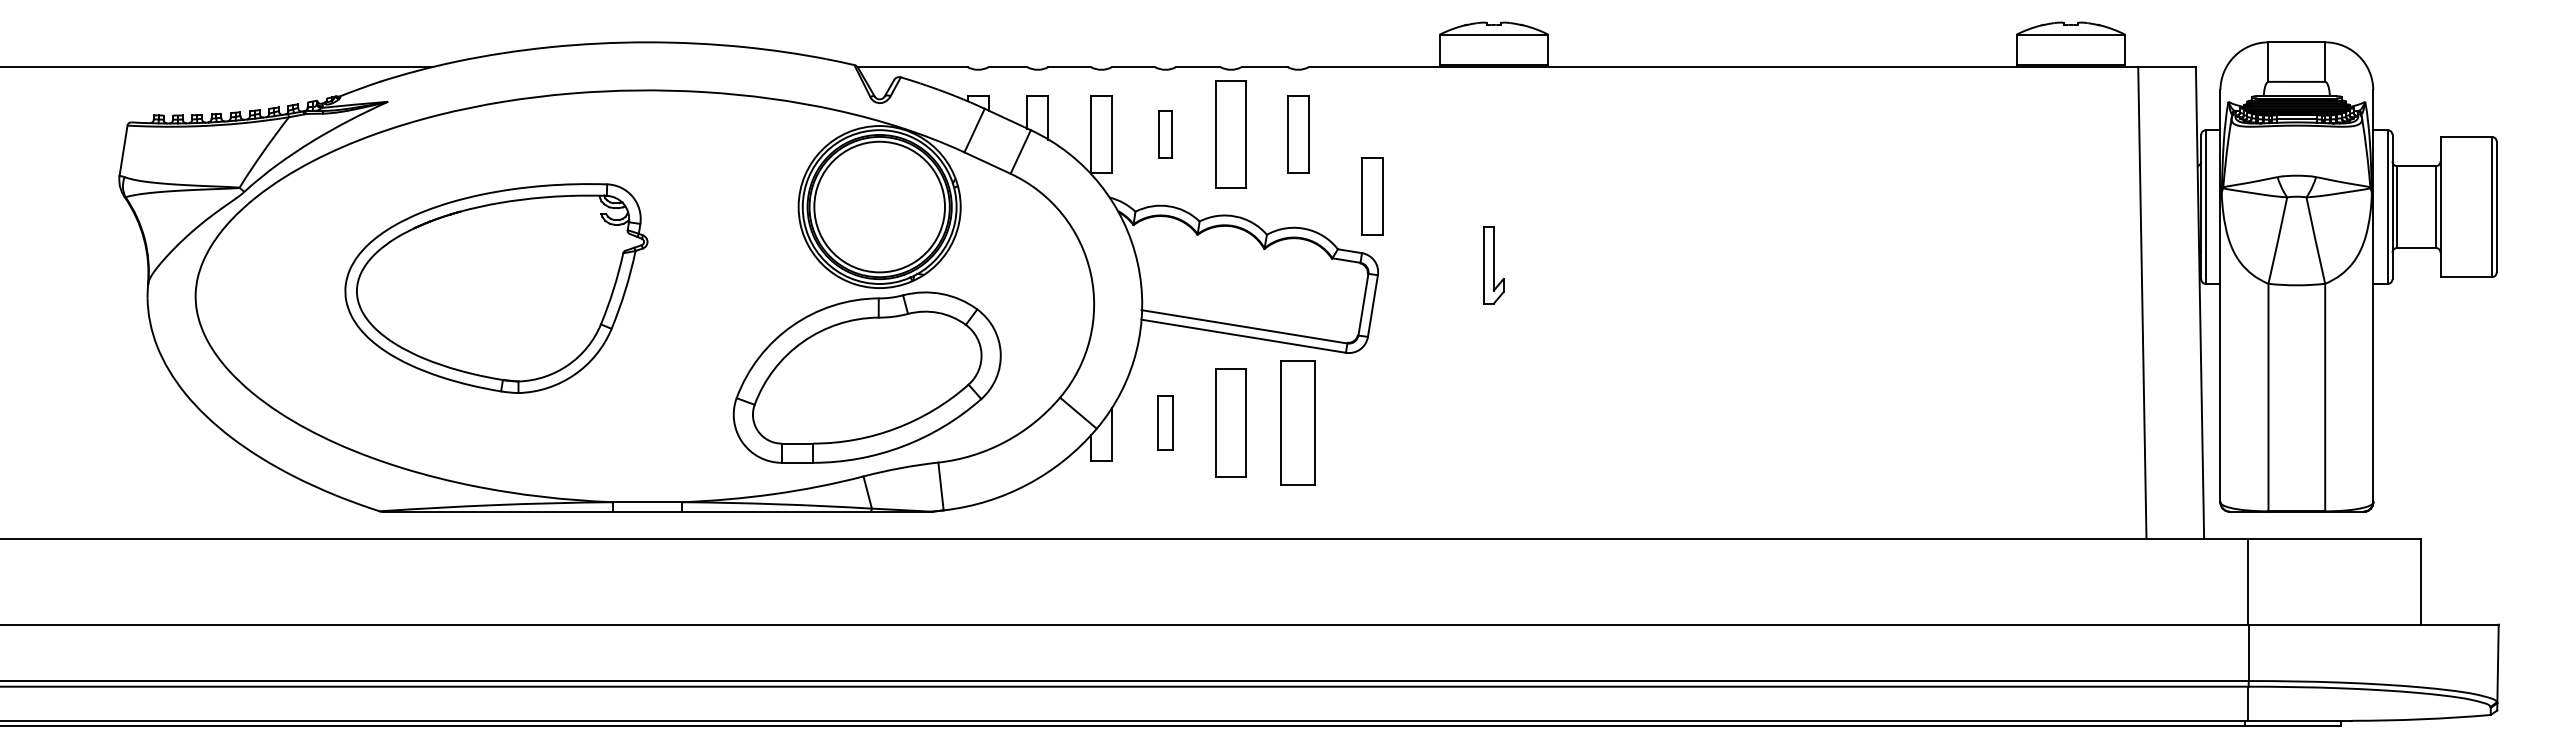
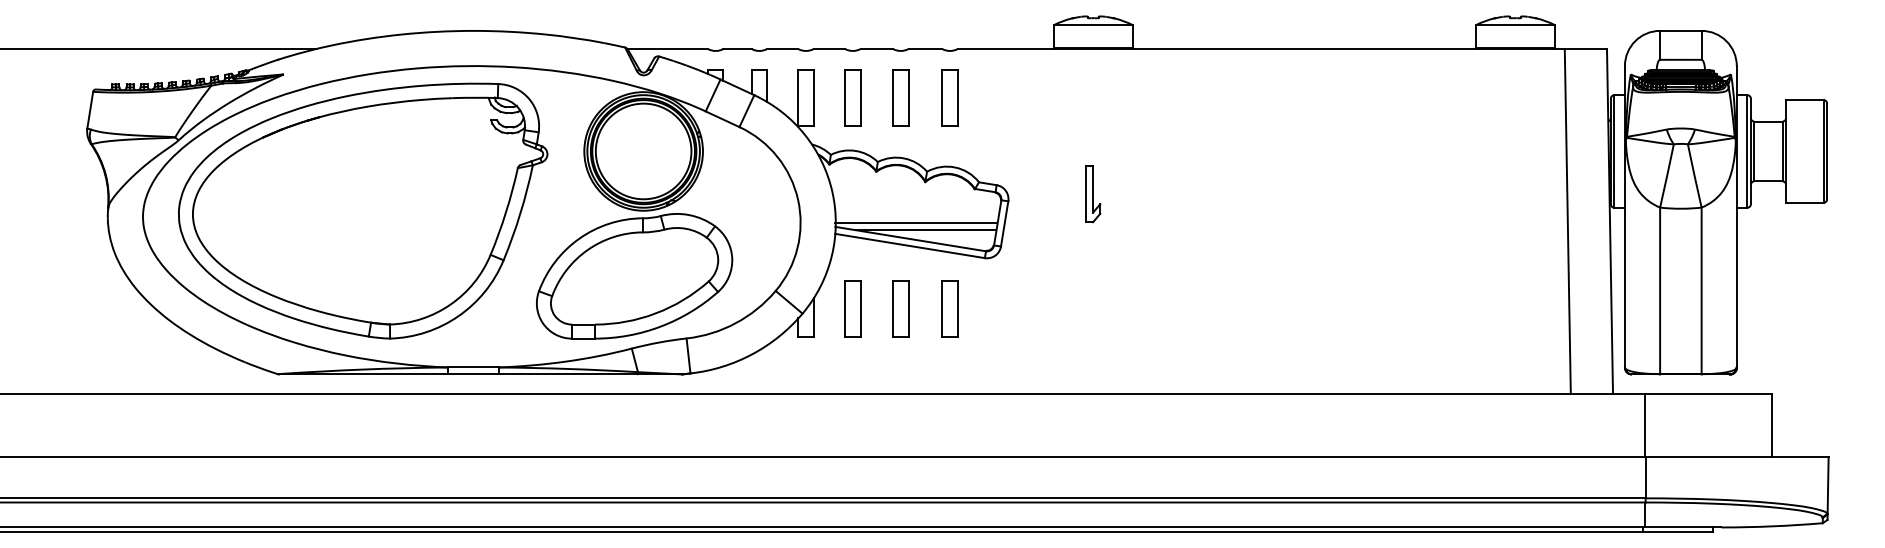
part: (1165, 134) -> (852, 98), size x1.67
part: (1230, 134) -> (900, 98), size x0.71
part: (1372, 196) -> (1004, 143), removed
part: (496, 288) -> (363, 211), size x1.67
line: (1251, 304) -> (915, 222), added
line: (1264, 313) -> (925, 229), added
part: (1165, 422) -> (852, 309), size x1.43
part: (1230, 422) -> (900, 309), size x0.71
part: (1298, 422) -> (950, 309), size x0.62

